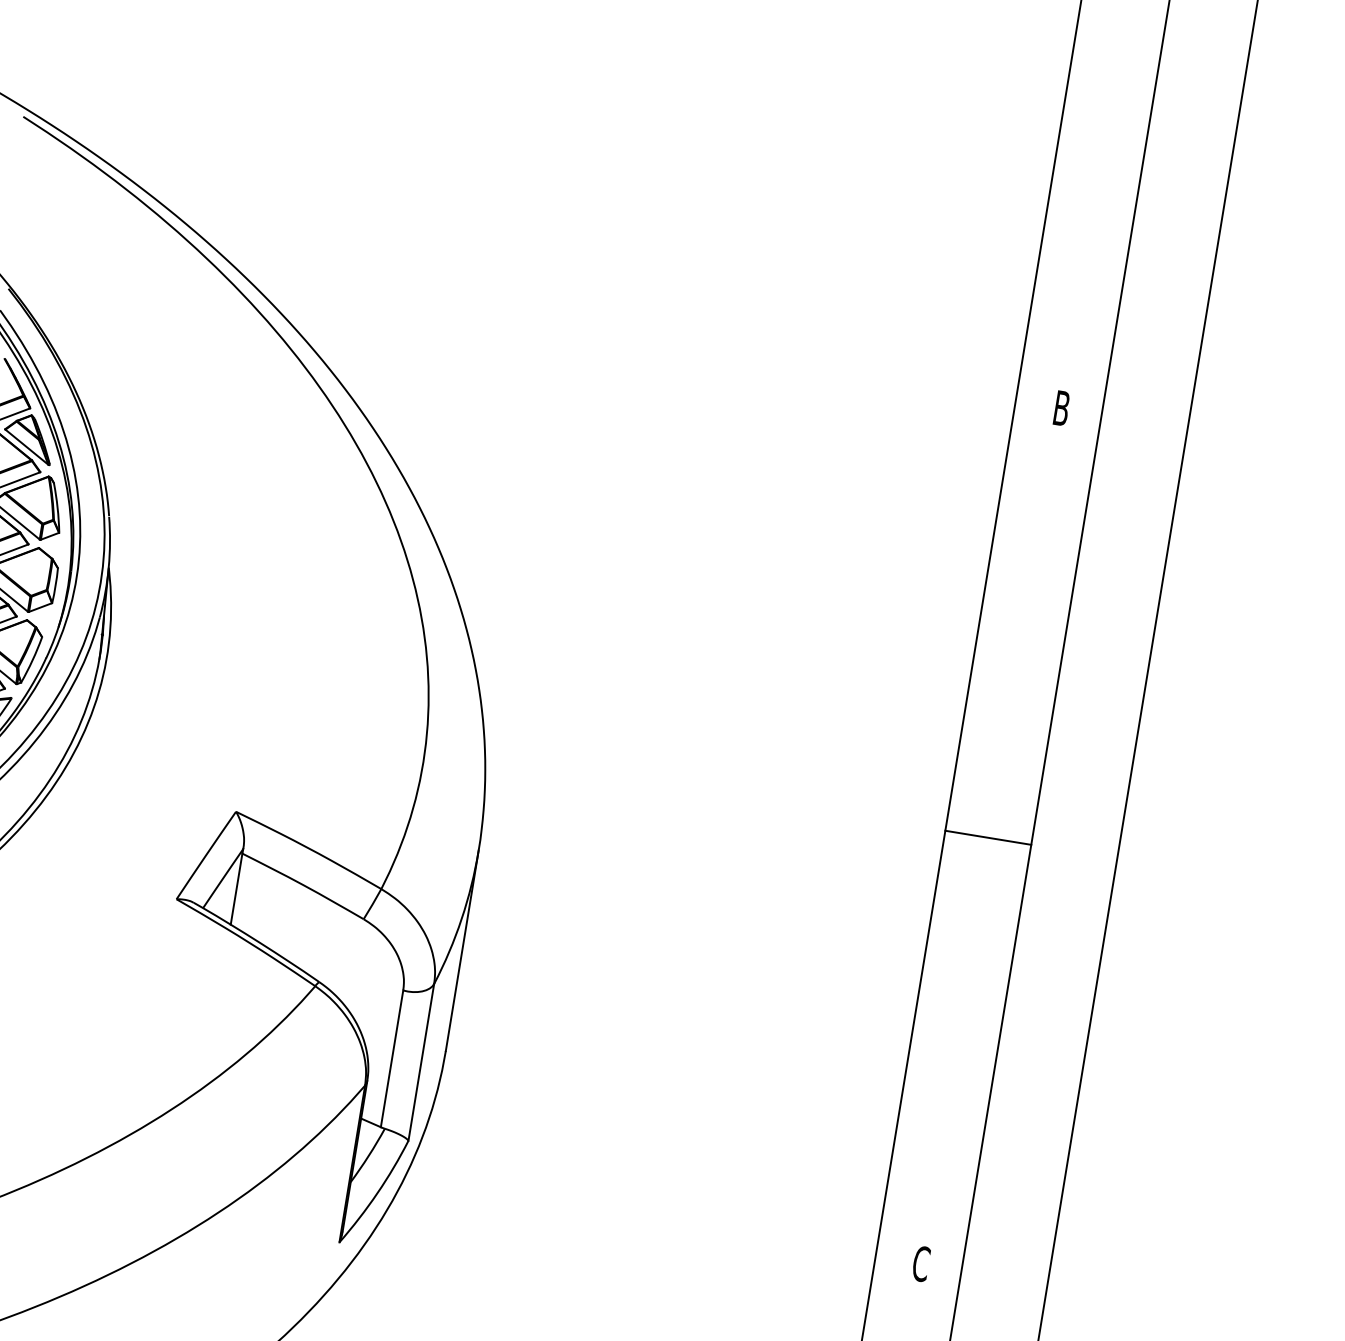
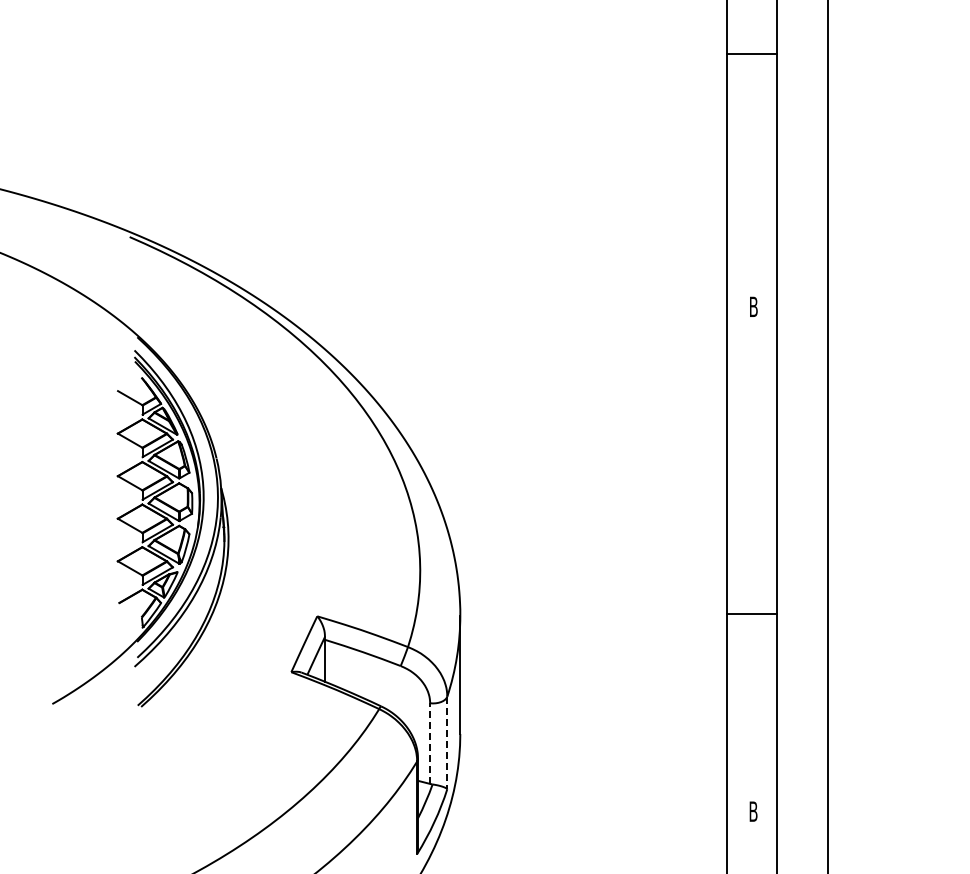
line: (987, 837) -> (751, 613), moved
line: (392, 1058) -> (430, 743), solid -> dashed
line: (421, 1063) -> (447, 743), solid -> dashed
text: (921, 1263) -> (753, 811), C -> B

